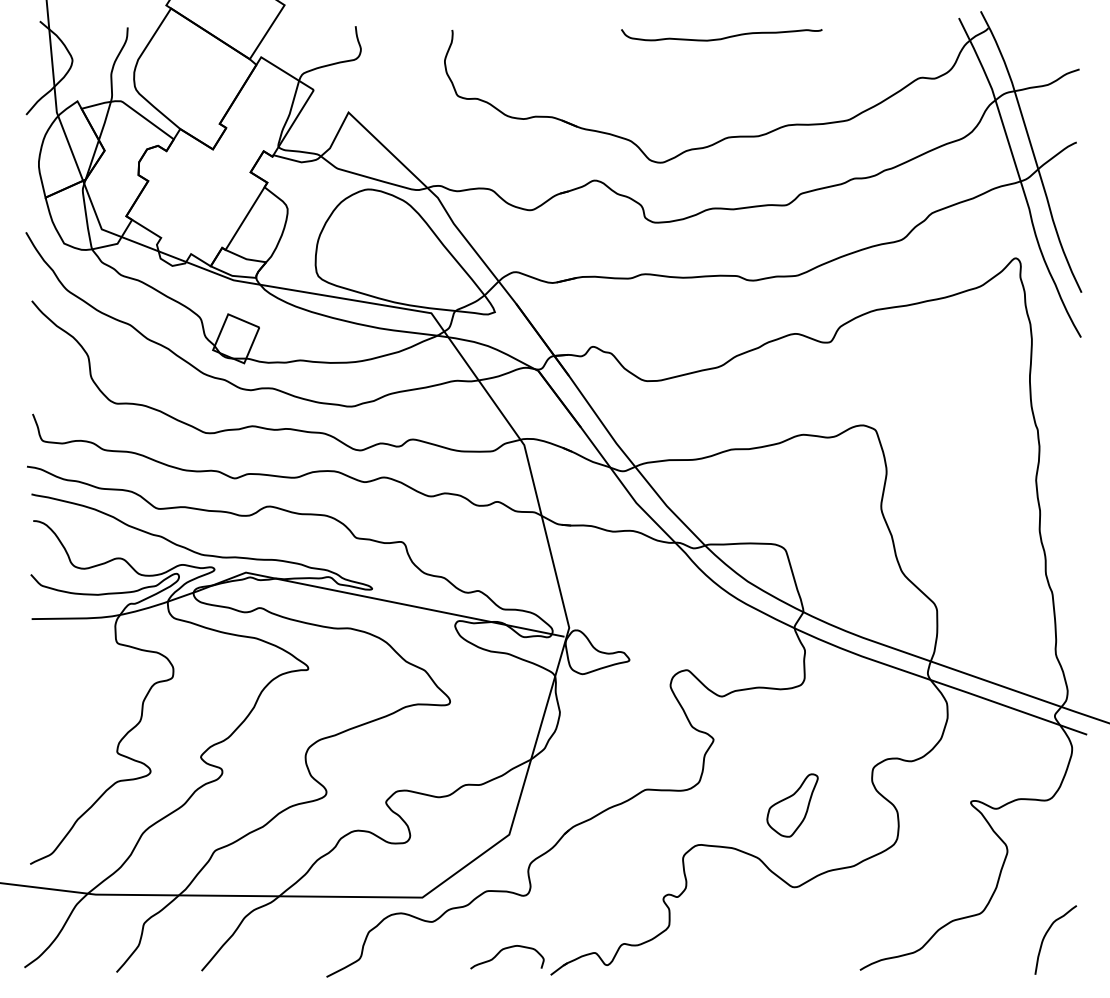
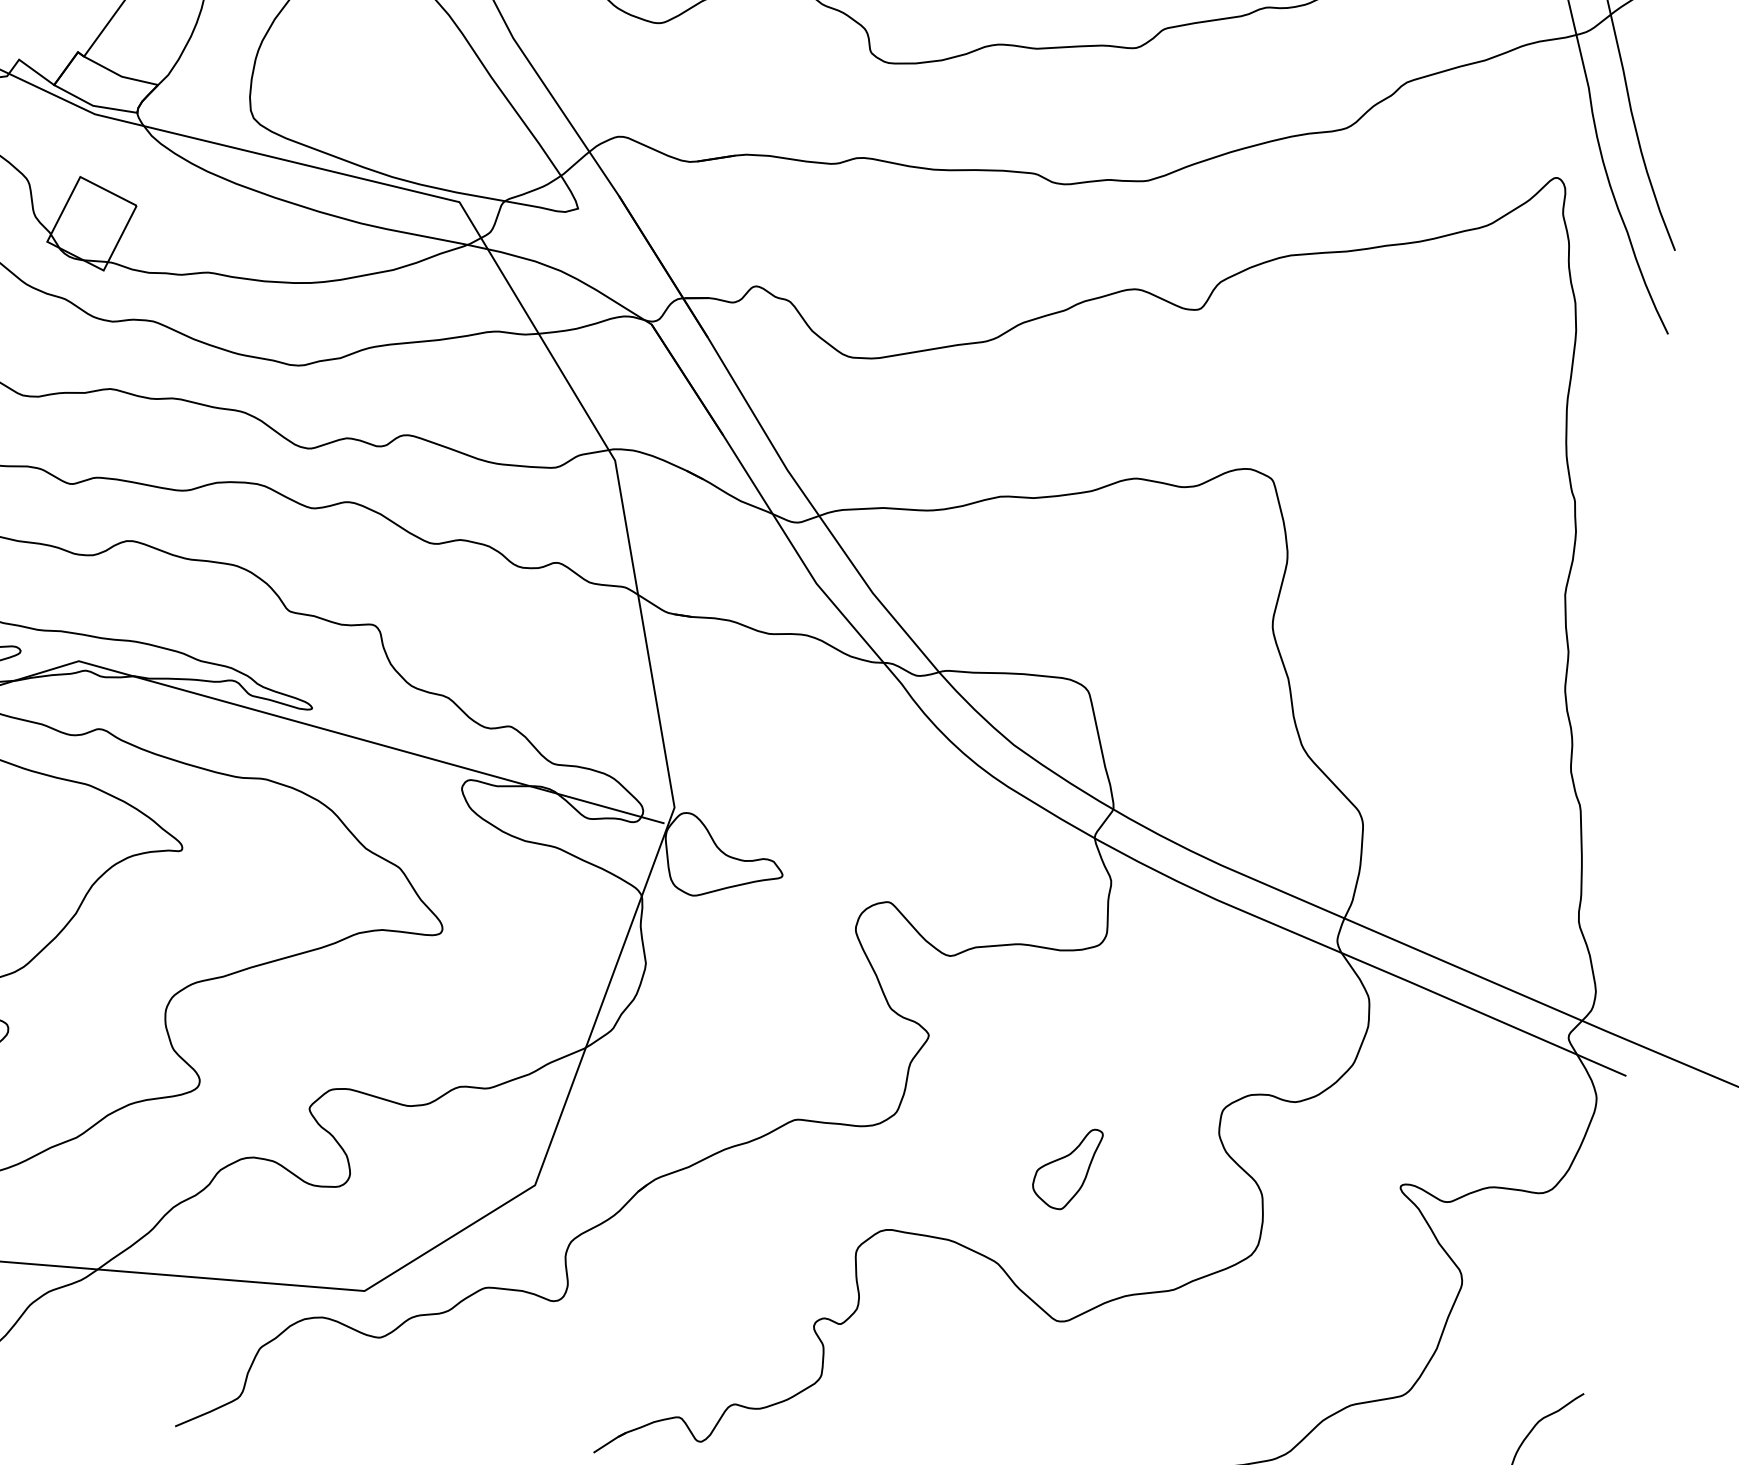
part: (792, 805) -> (1067, 1168), size x0.7
curve: (506, 949) -> (514, 1399), removed

